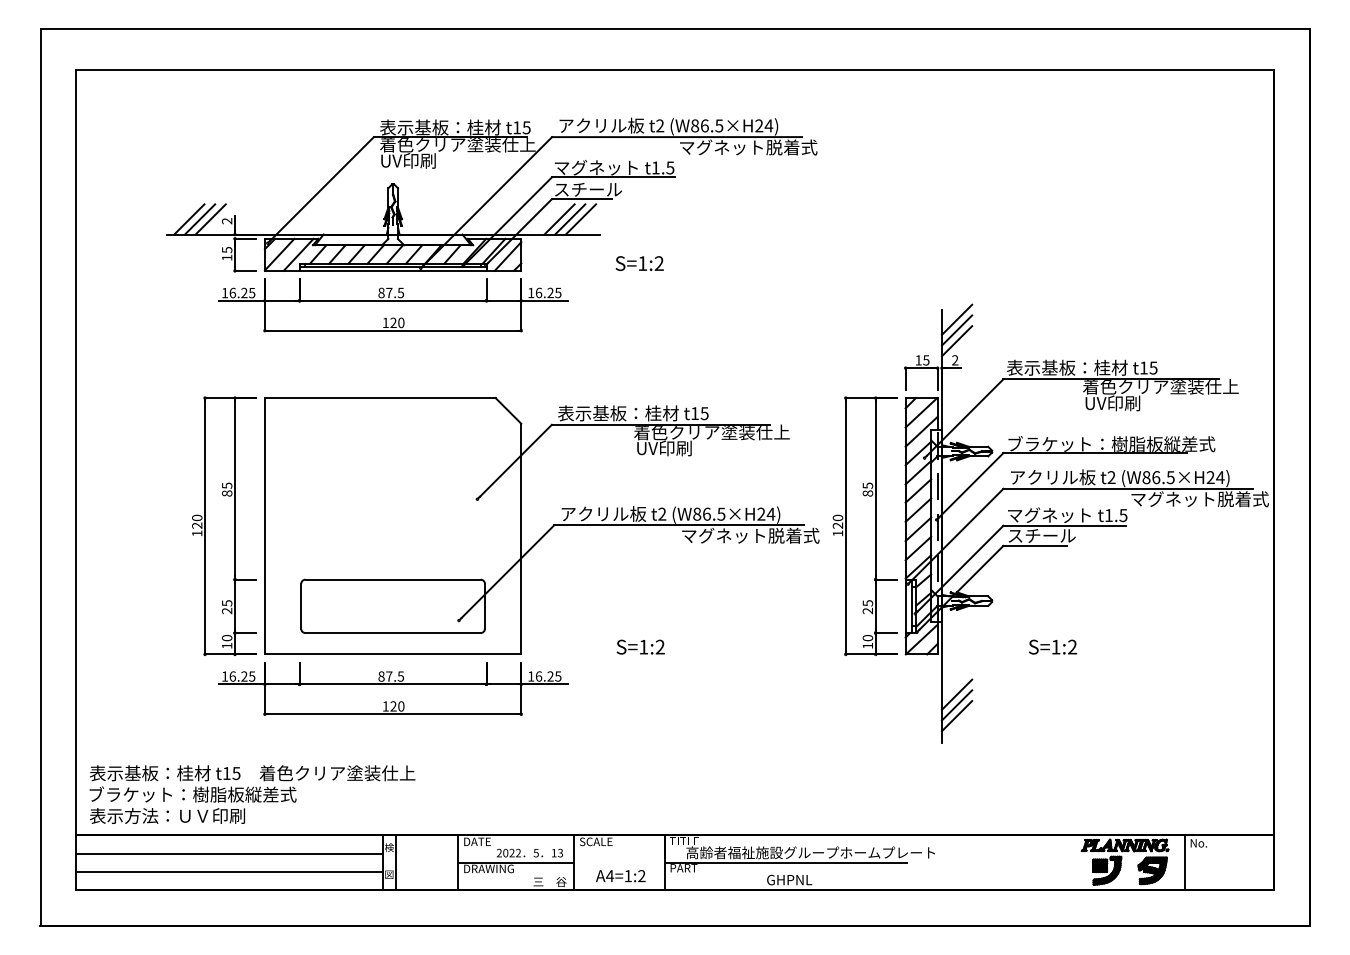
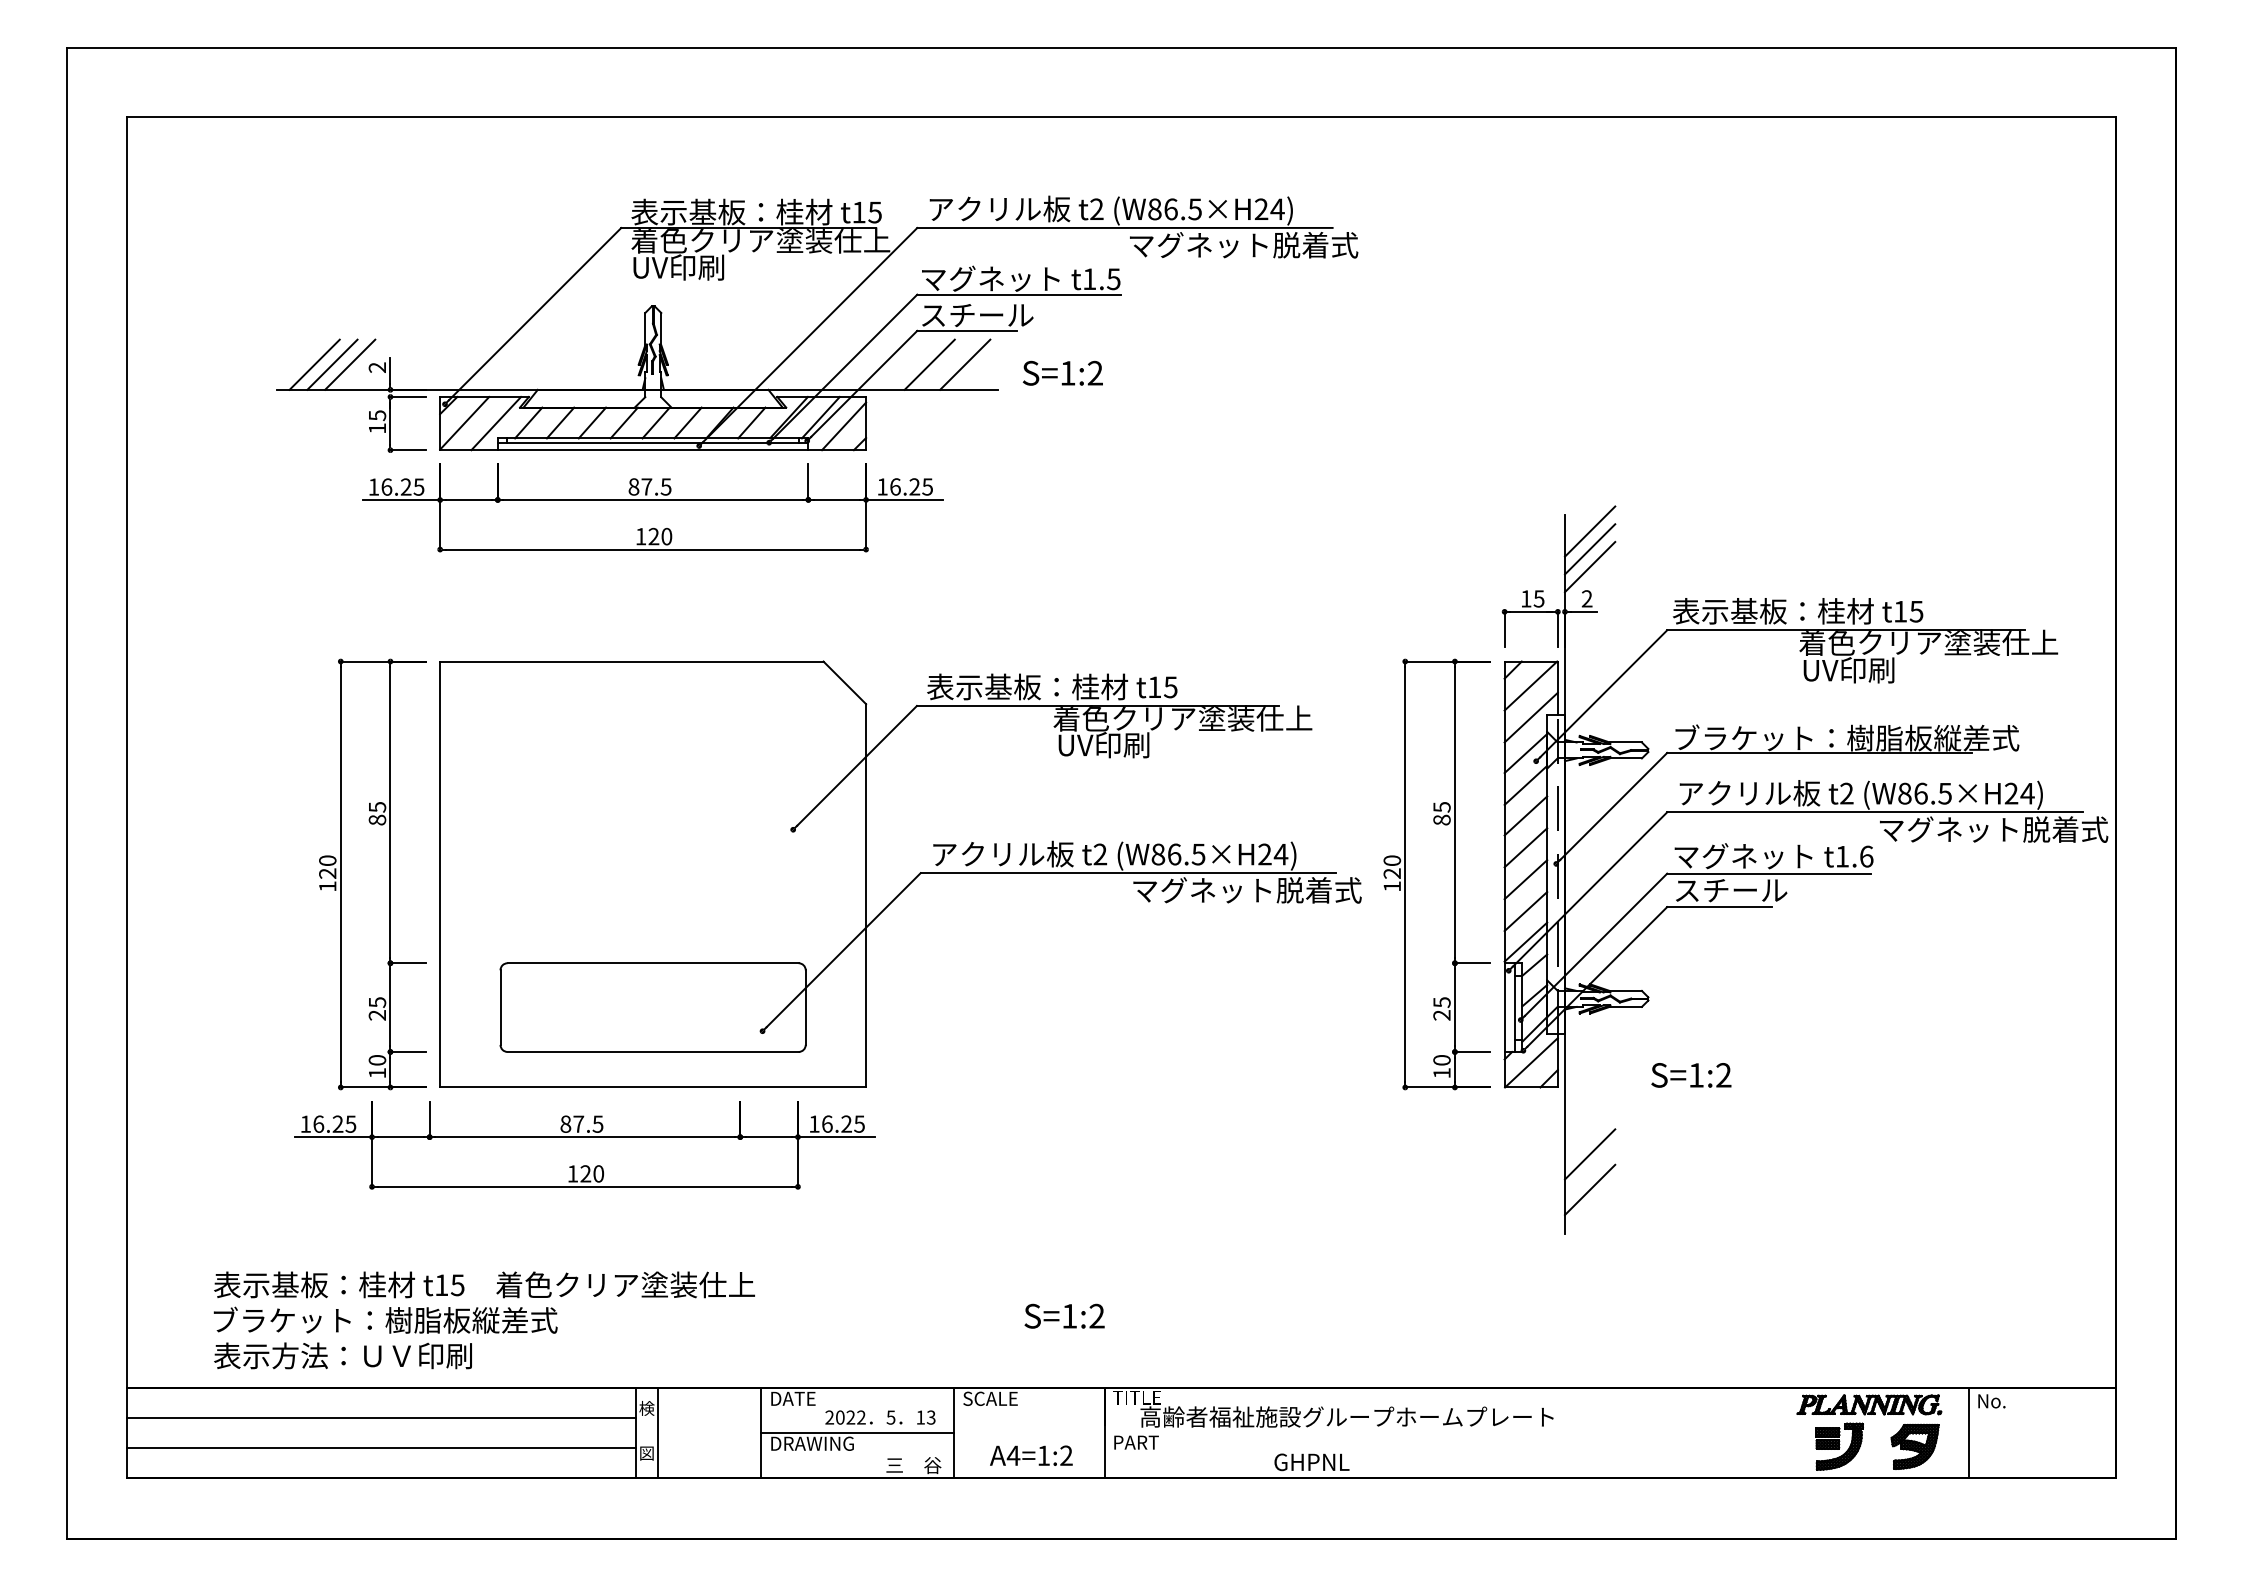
line: (570, 219) -> (947, 364), removed
text: (639, 263) -> (1062, 373), moved
text: (1123, 515) -> (1866, 856), t1.5 -> t1.6
text: (640, 646) -> (1064, 1315), moved
text: (1053, 646) -> (1692, 1074), moved
part: (393, 688) -> (585, 1144), moved
line: (956, 705) -> (1589, 1172), removed
text: (252, 794) -> (484, 1320), moved
line: (786, 862) -> (1306, 1433), removed

